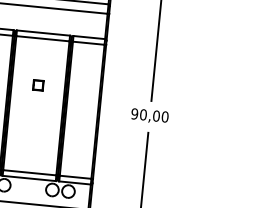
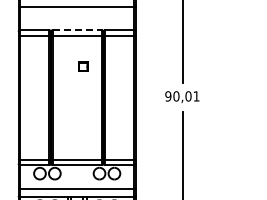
line: (43, 33) -> (77, 30), solid -> dashed
part: (38, 85) -> (83, 66), moved
text: (165, 117) -> (196, 96), 90,00 -> 90,01

